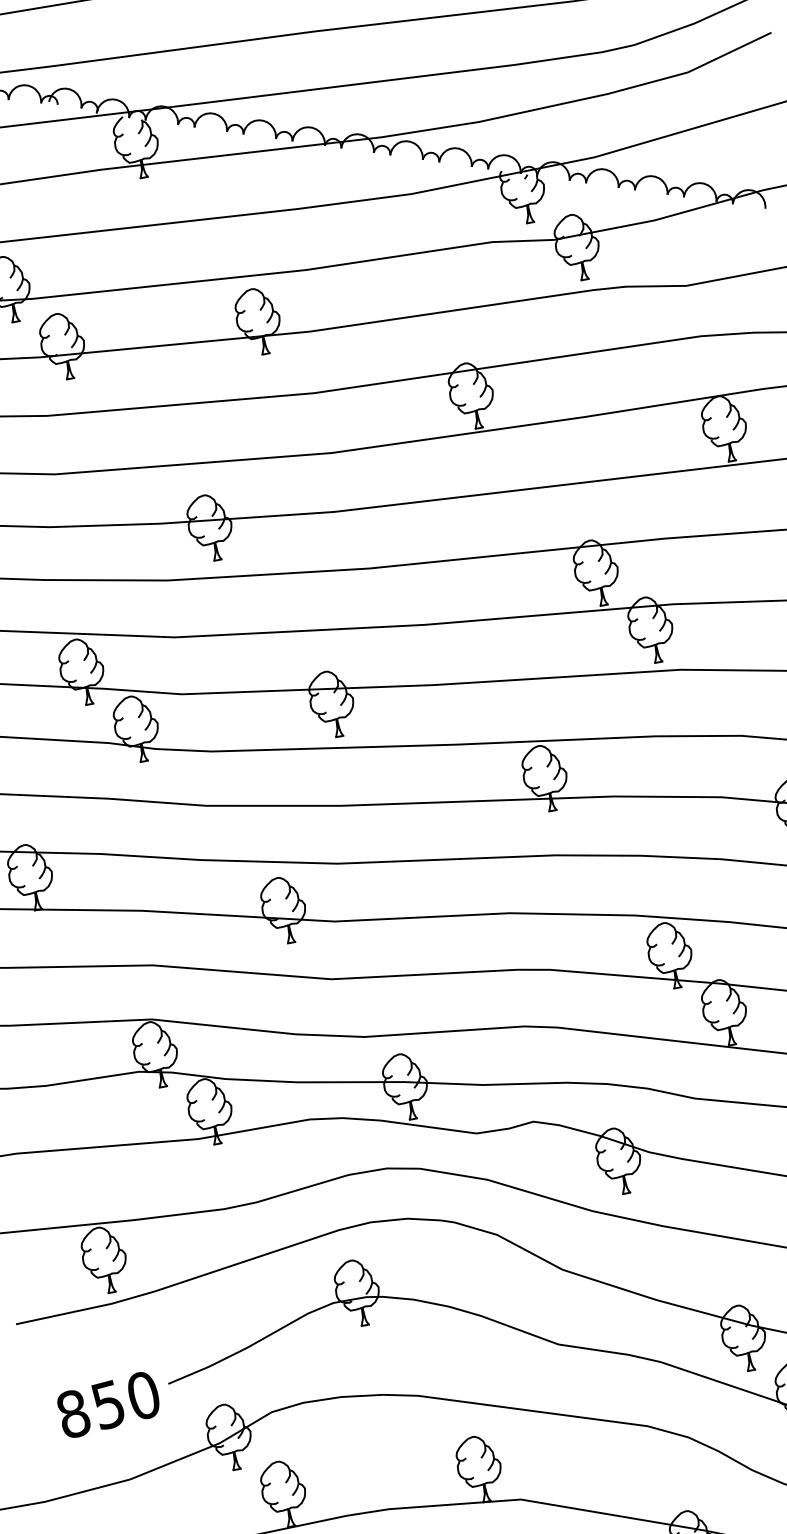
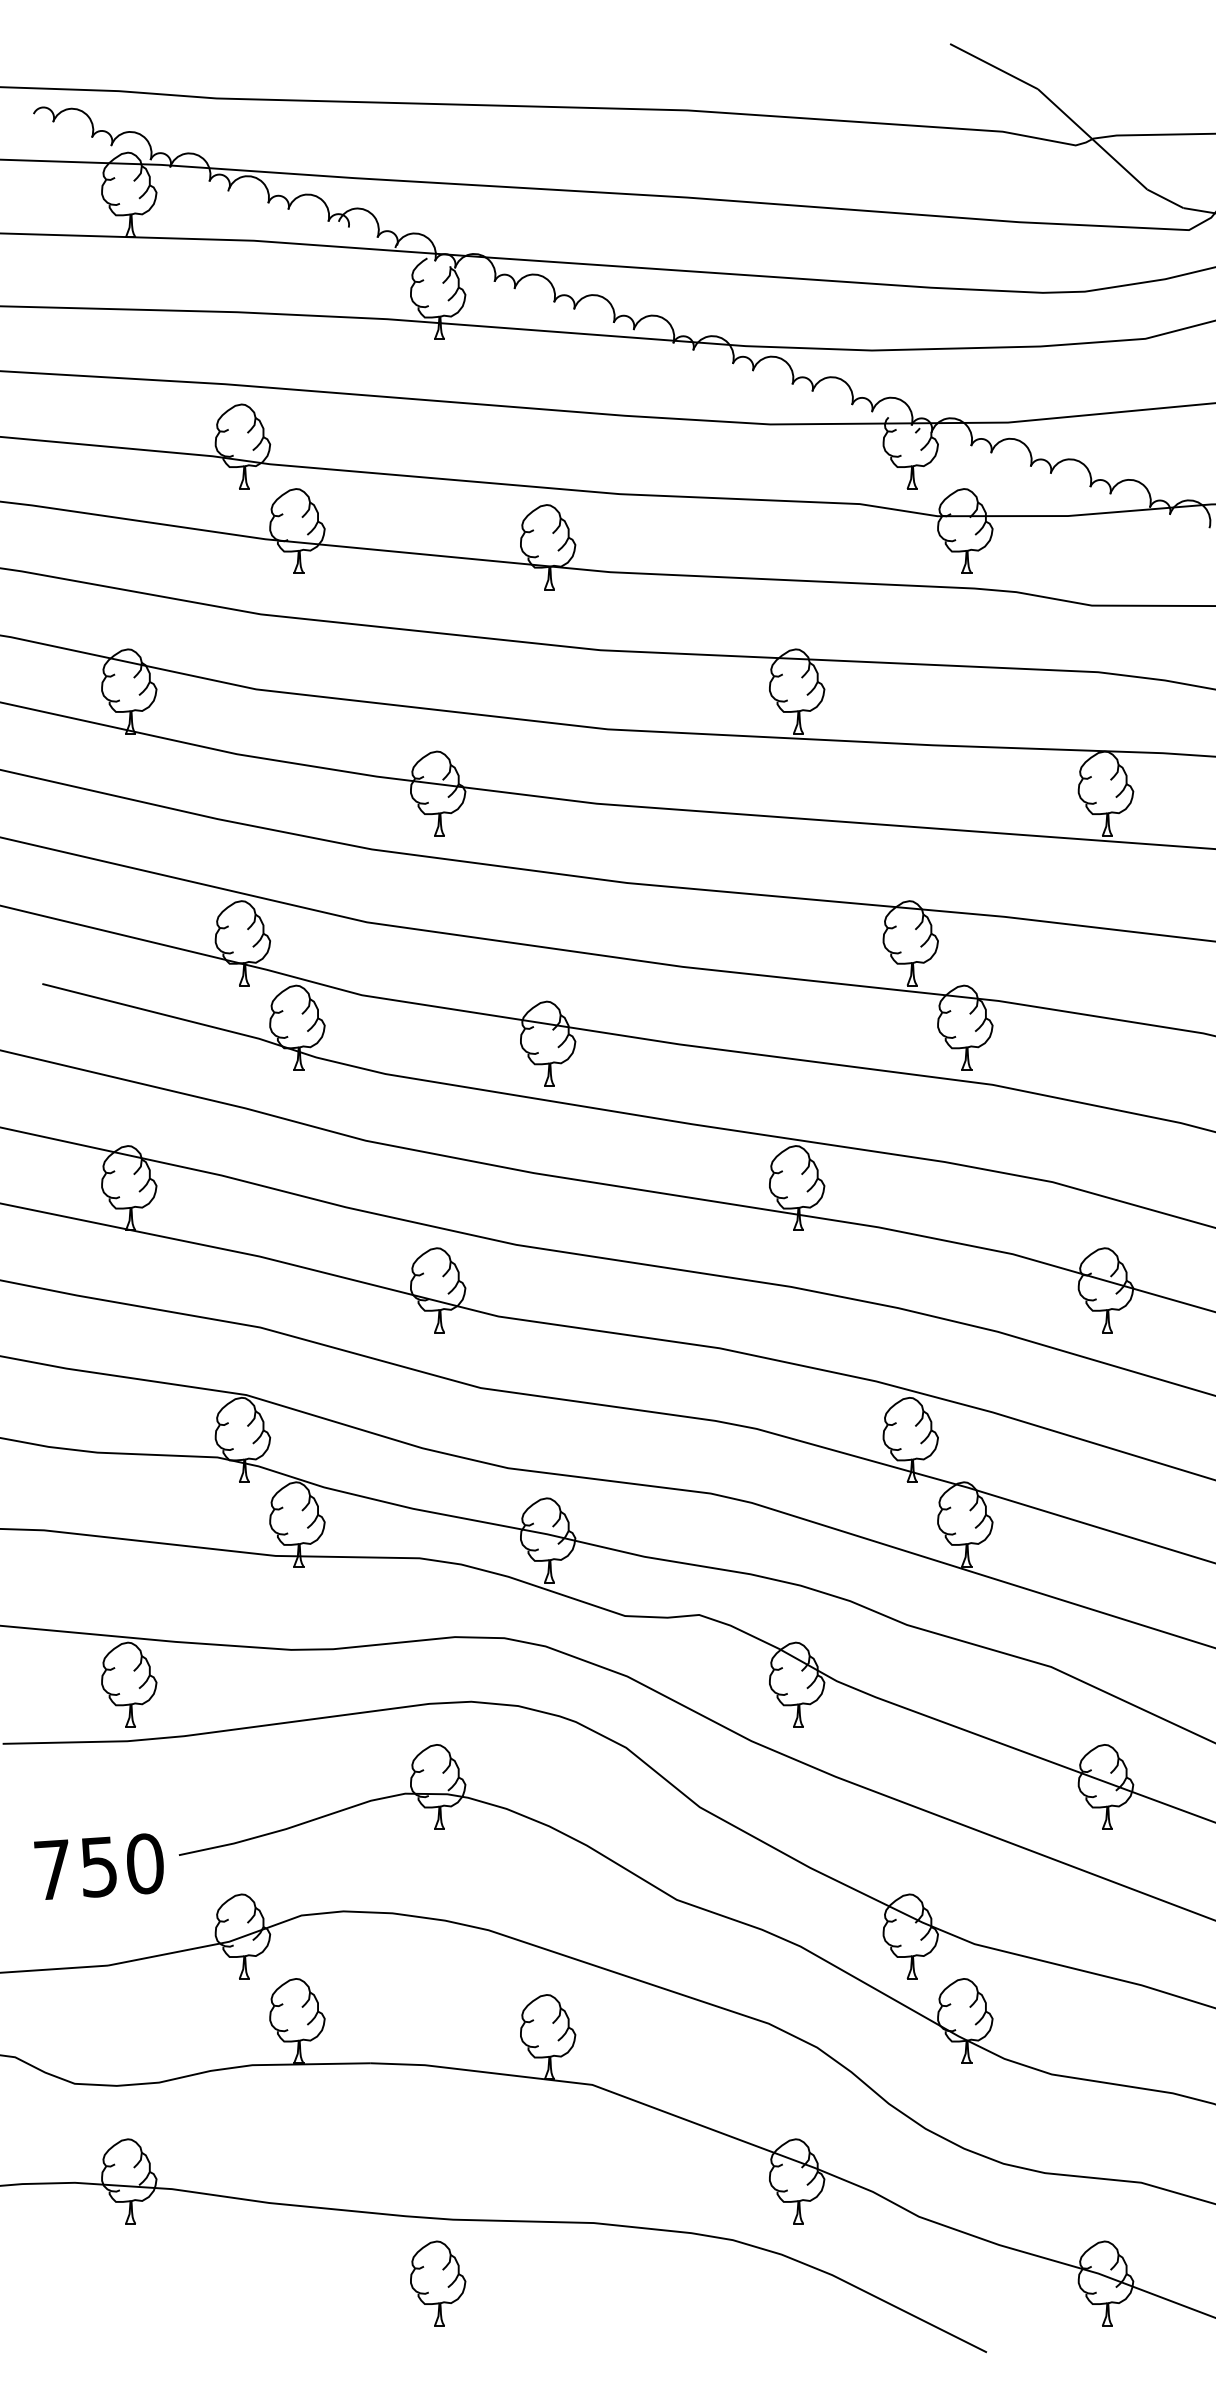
text: (73, 1413) -> (53, 1869), 850 -> 750

